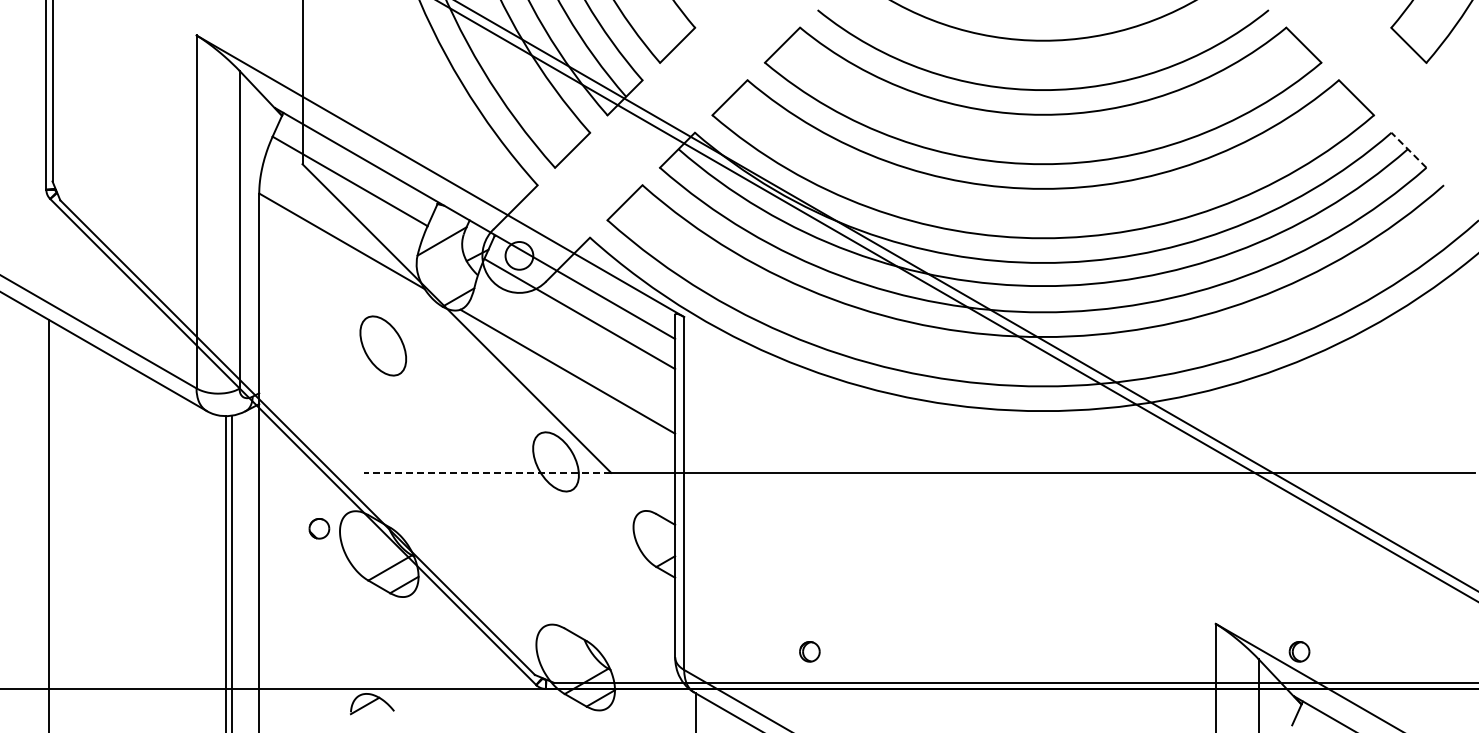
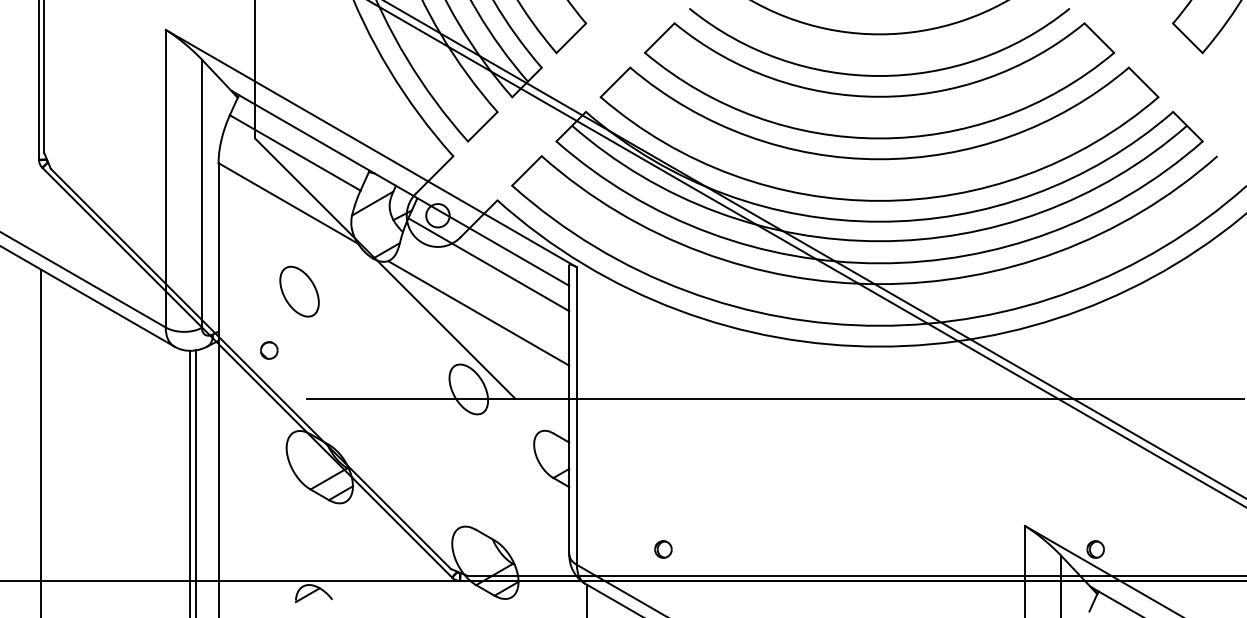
line: (1409, 150) -> (1188, 126), dashed -> solid
part: (382, 345) -> (298, 291), moved
line: (487, 472) -> (411, 398), dashed -> solid
part: (319, 528) -> (269, 350), moved
part: (809, 651) -> (663, 549), moved

